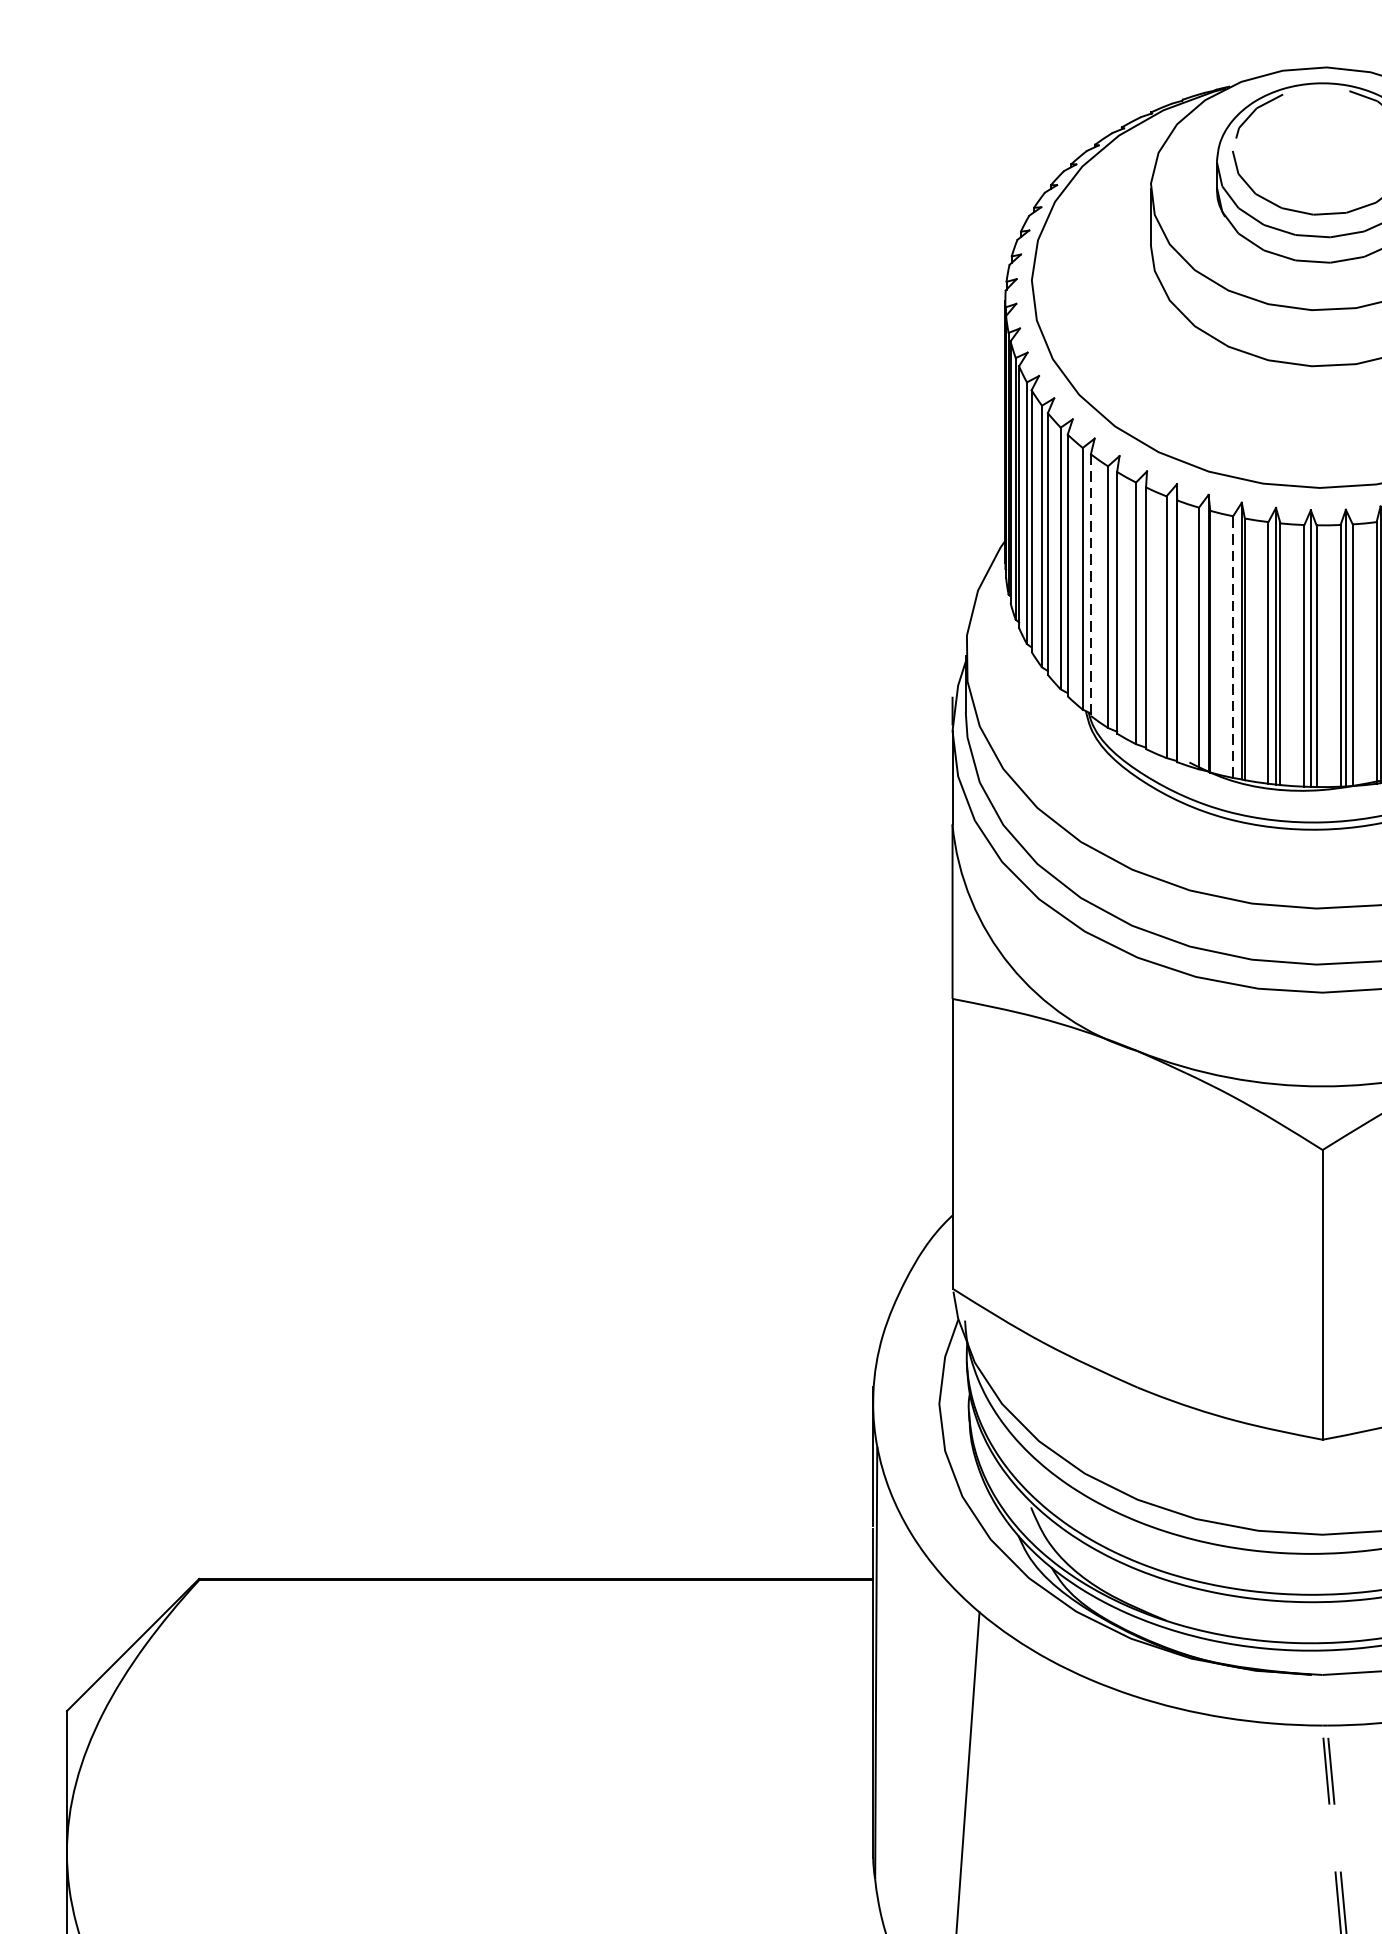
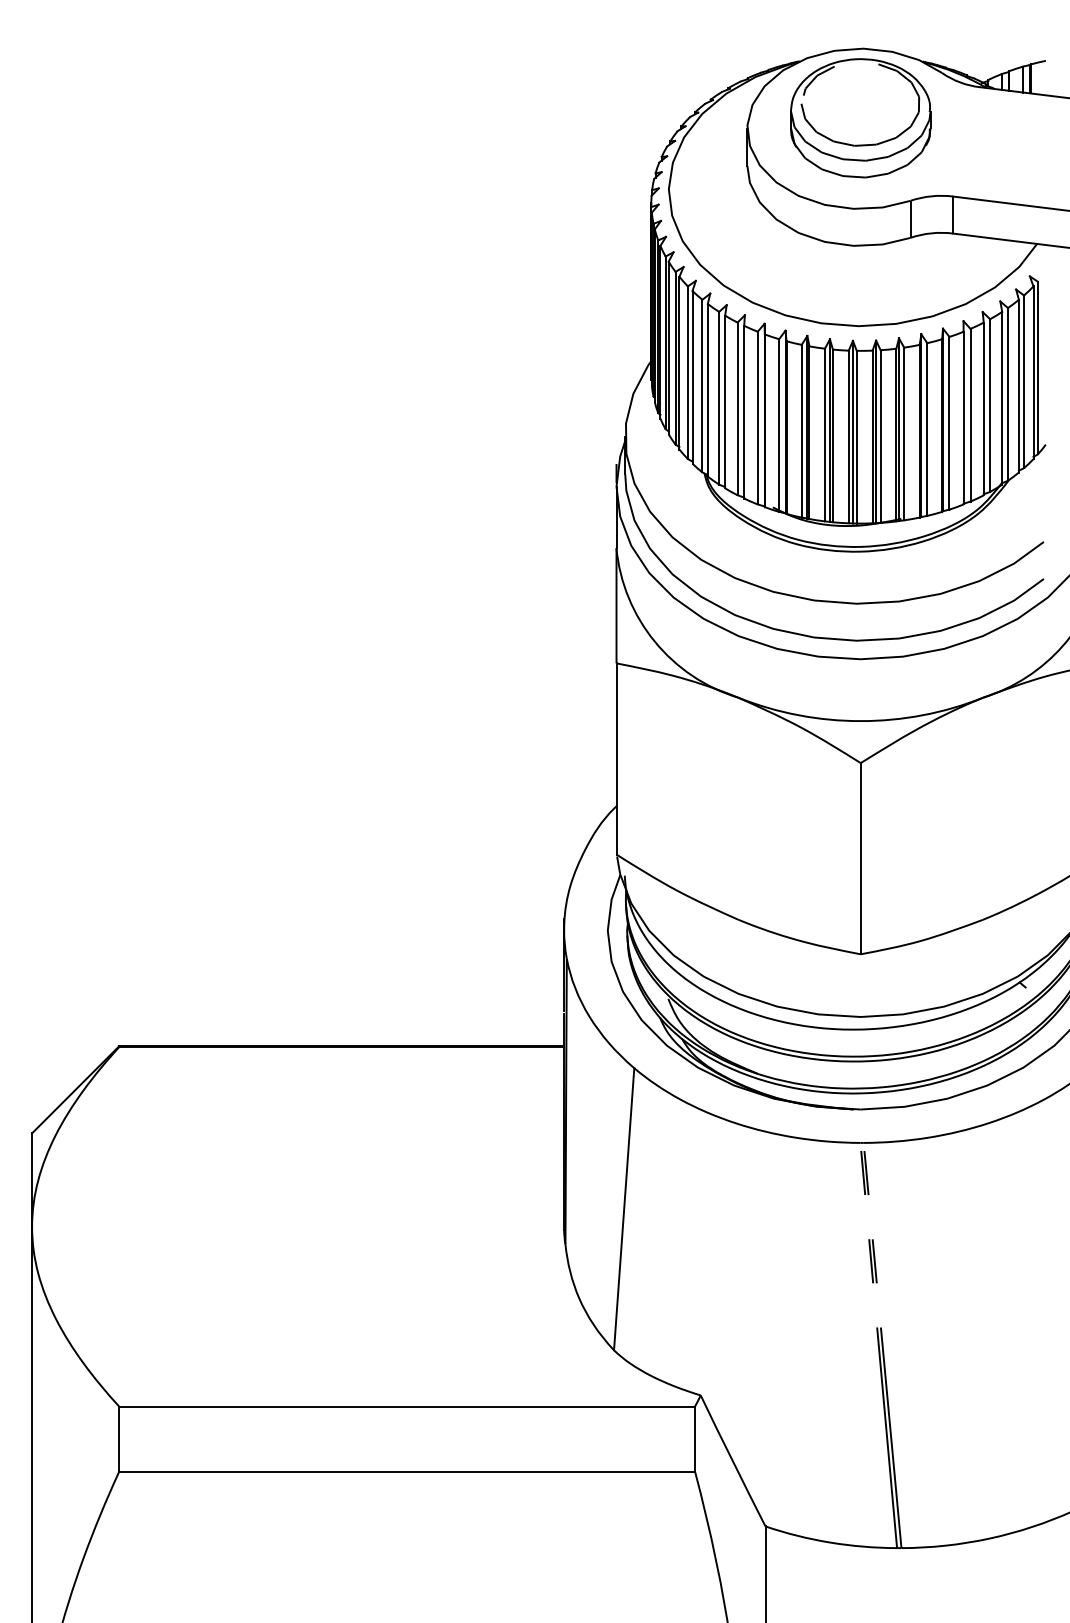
line: (1090, 585) -> (707, 390), dashed -> solid
line: (1232, 646) -> (801, 430), dashed -> solid

